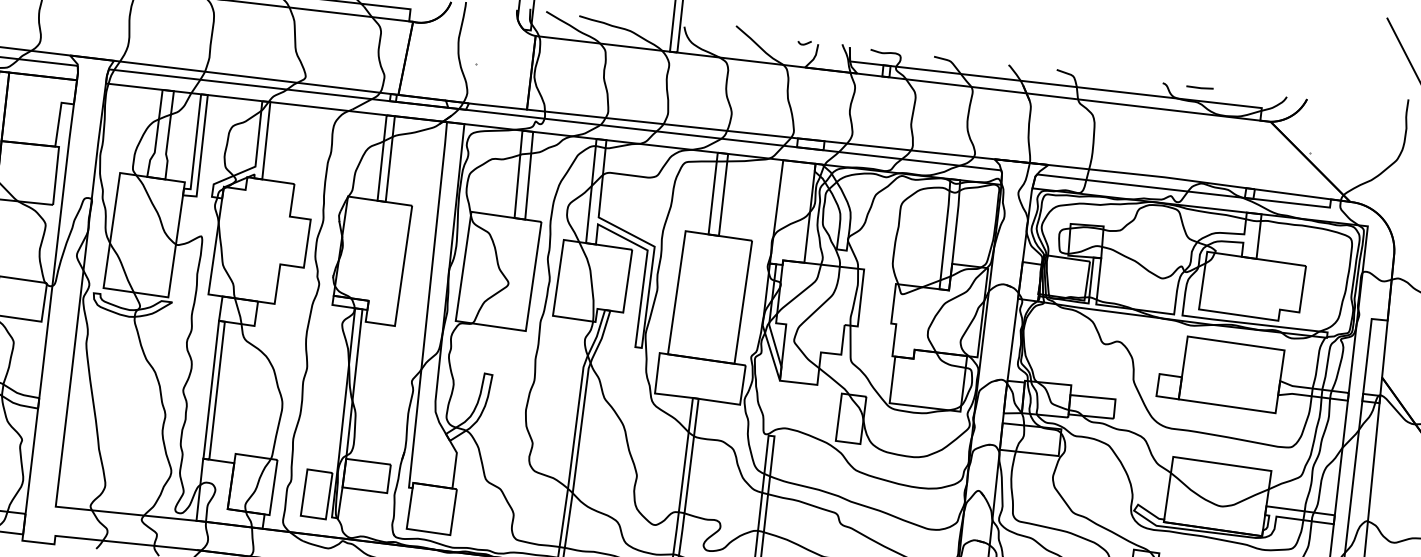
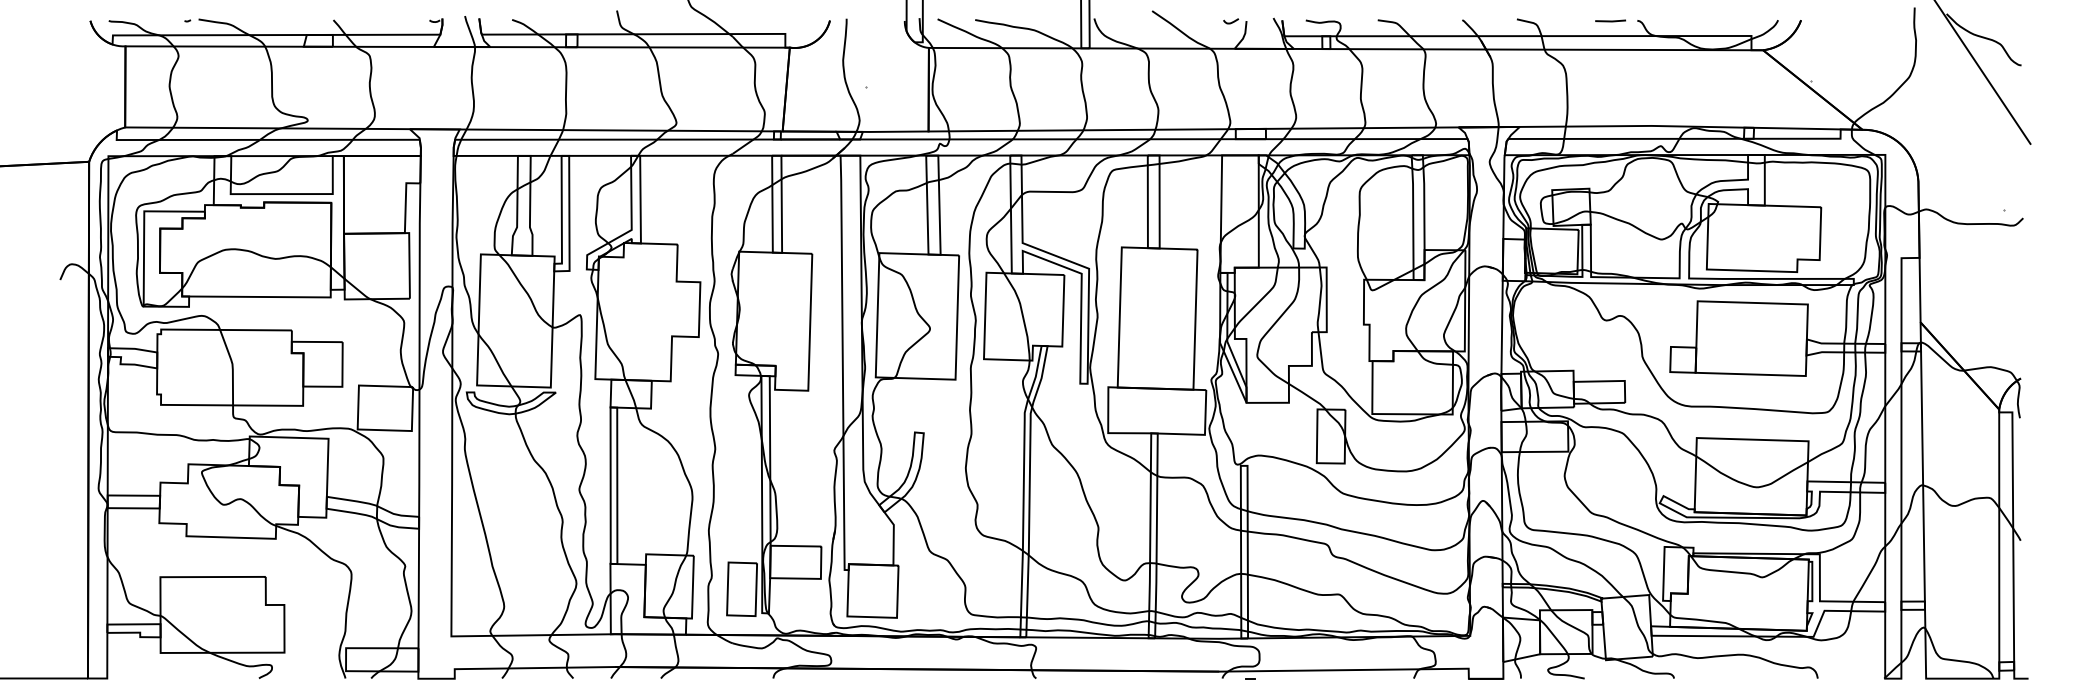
line: (1199, 87) -> (1610, 20), moved

